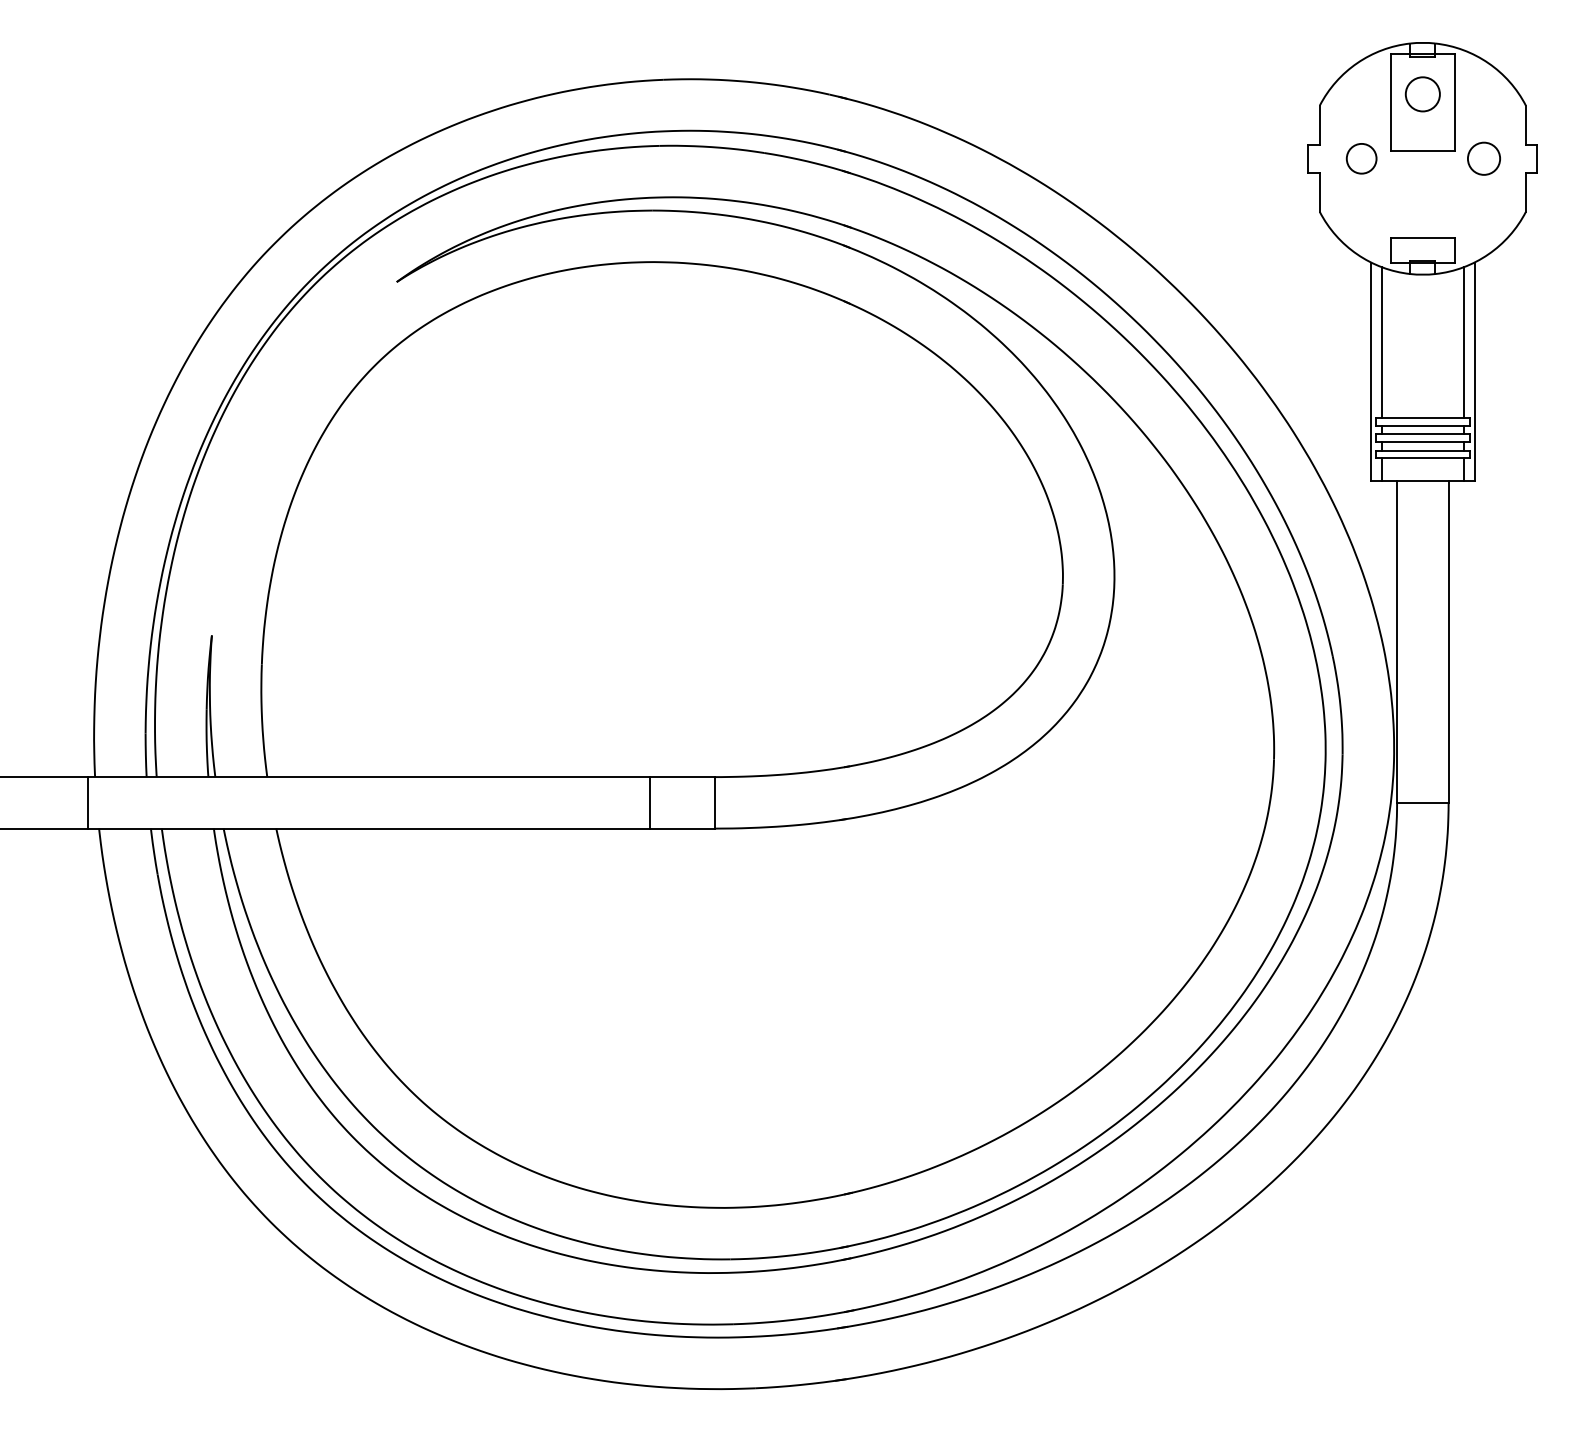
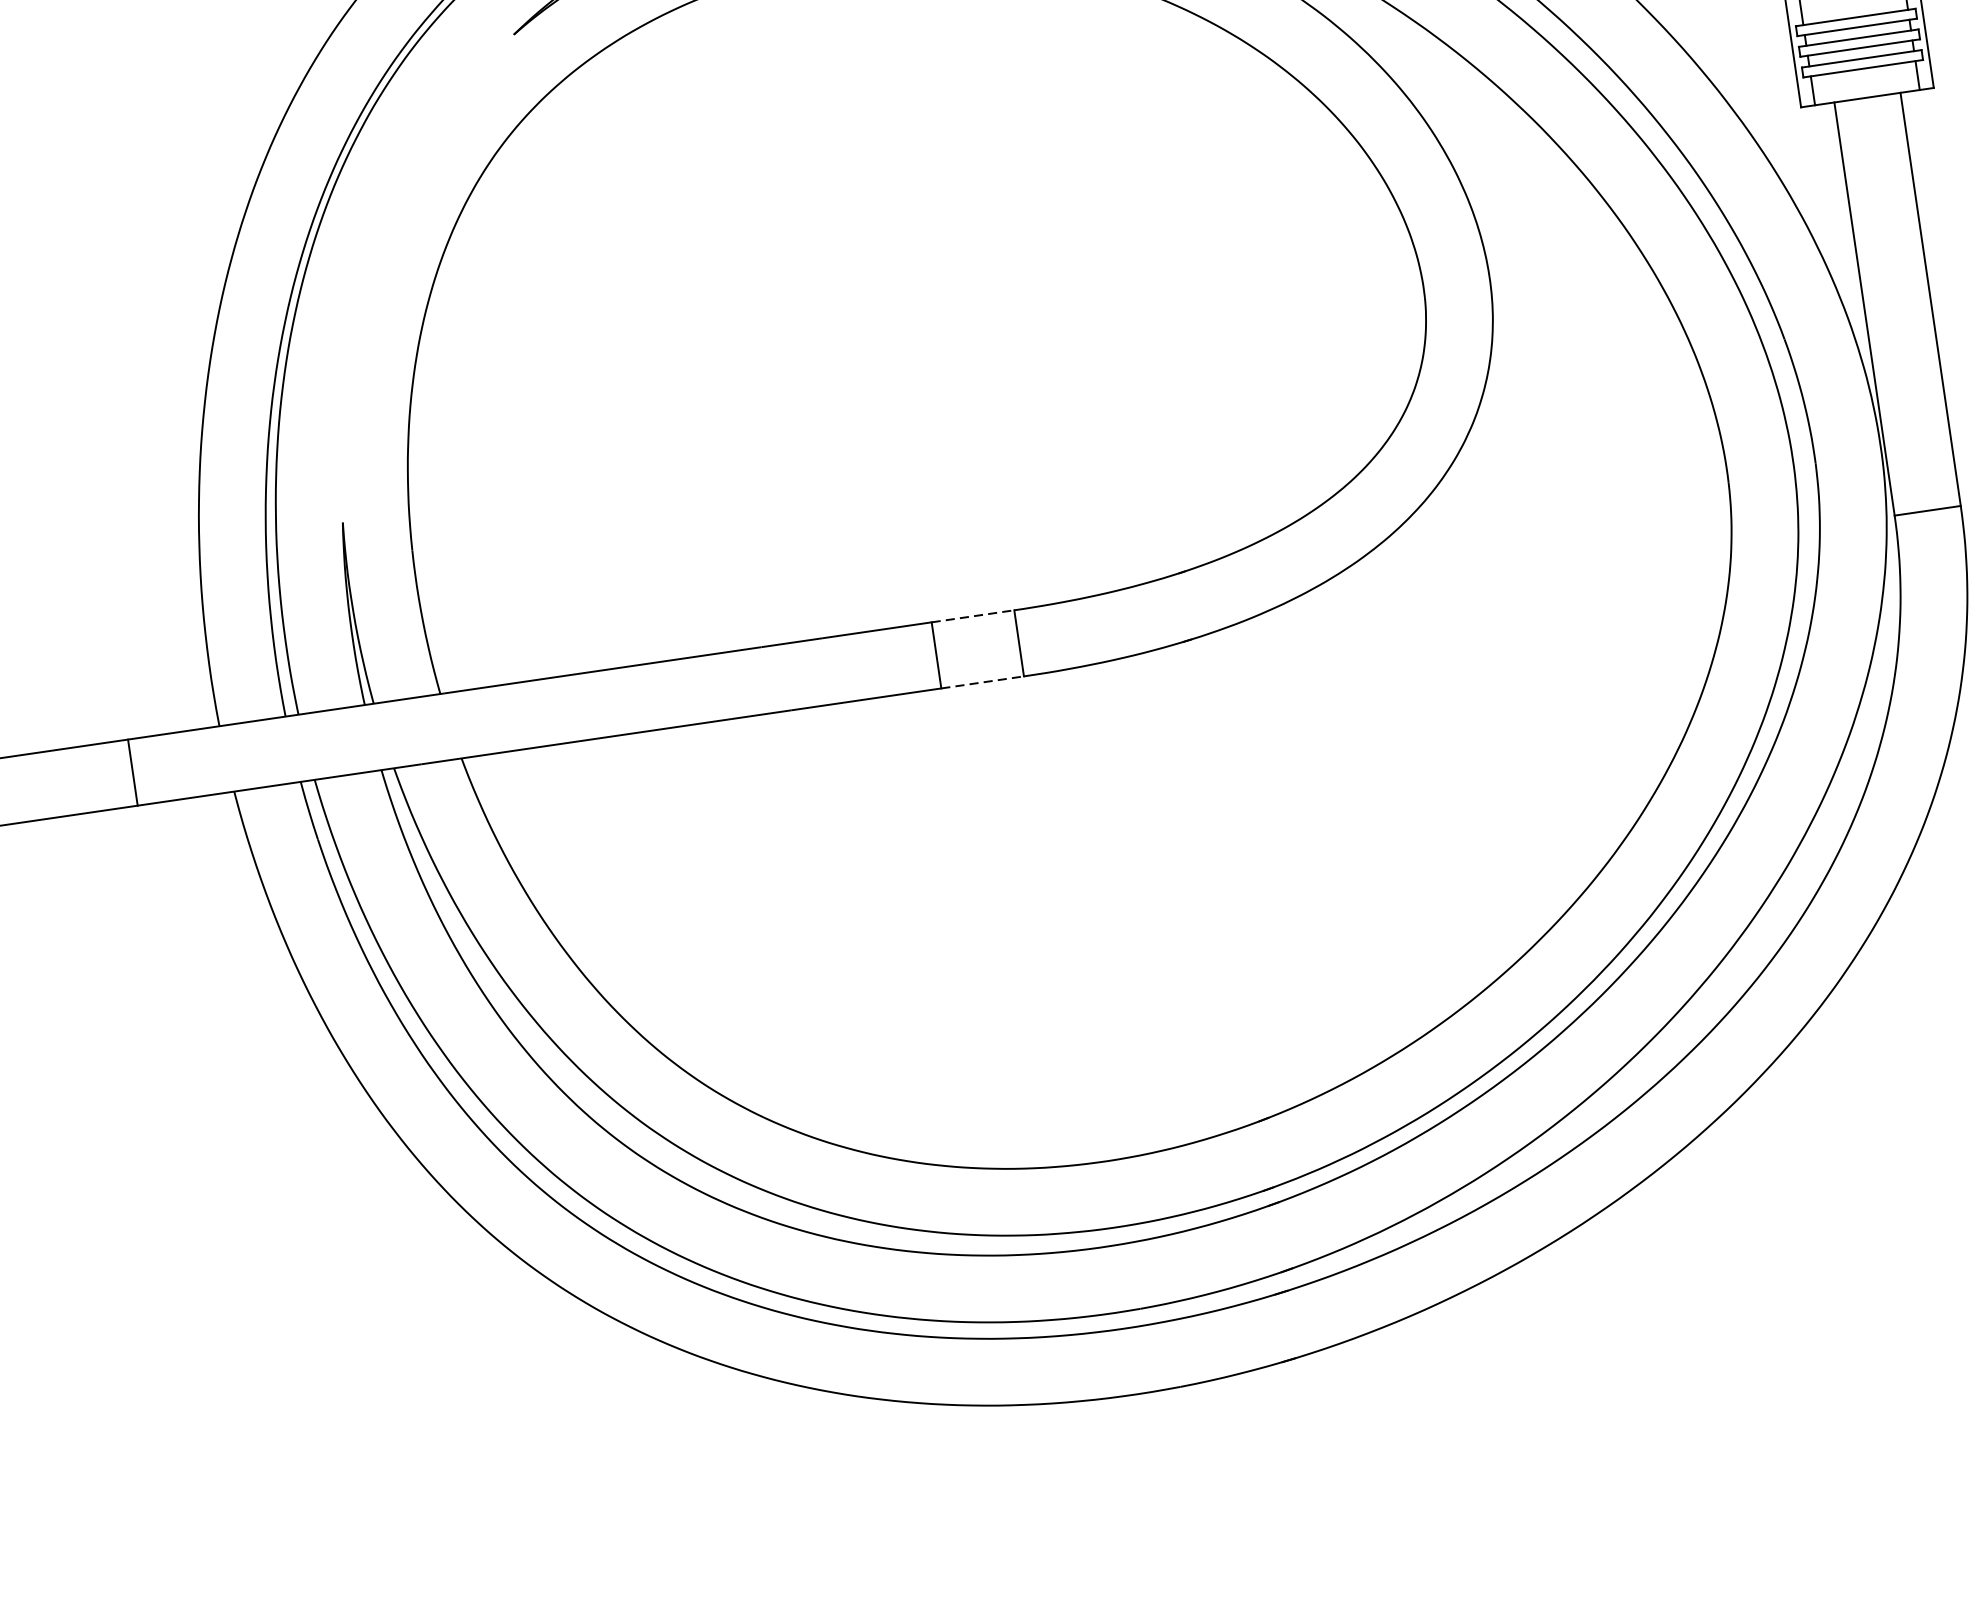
line: (682, 777) -> (973, 616), solid -> dashed
line: (87, 802) -> (132, 772), moved
line: (682, 828) -> (982, 682), solid -> dashed

